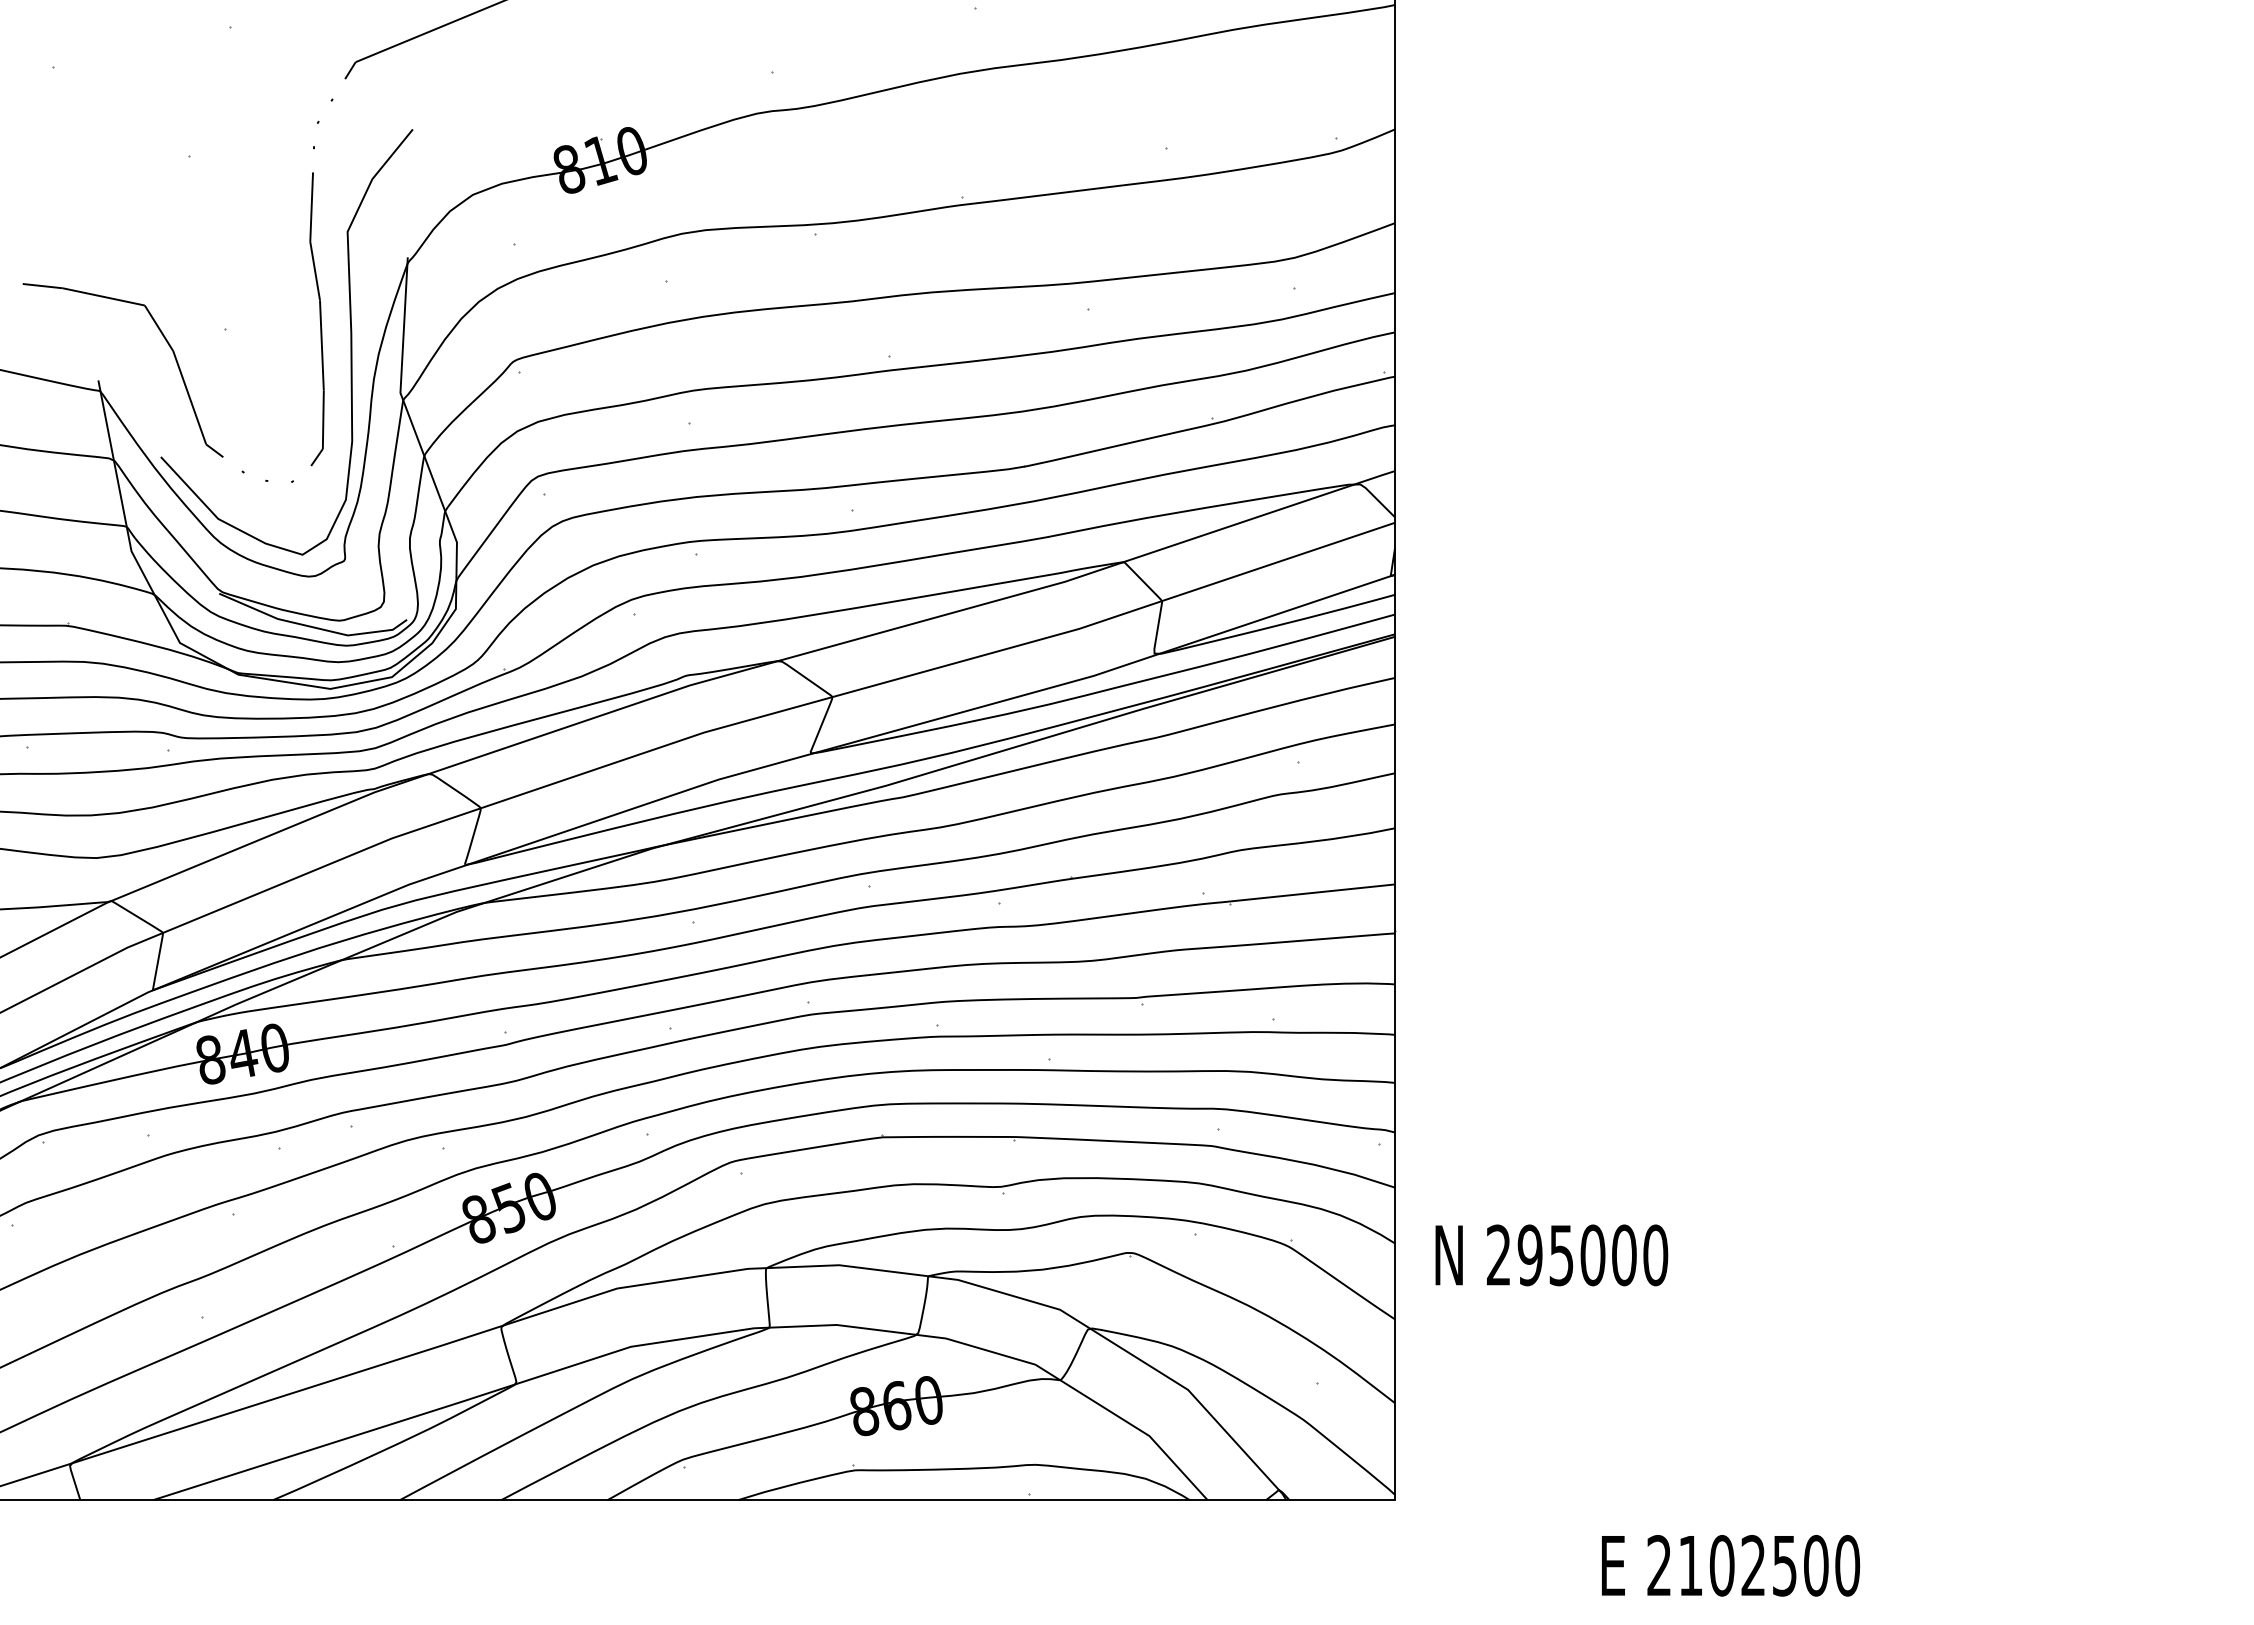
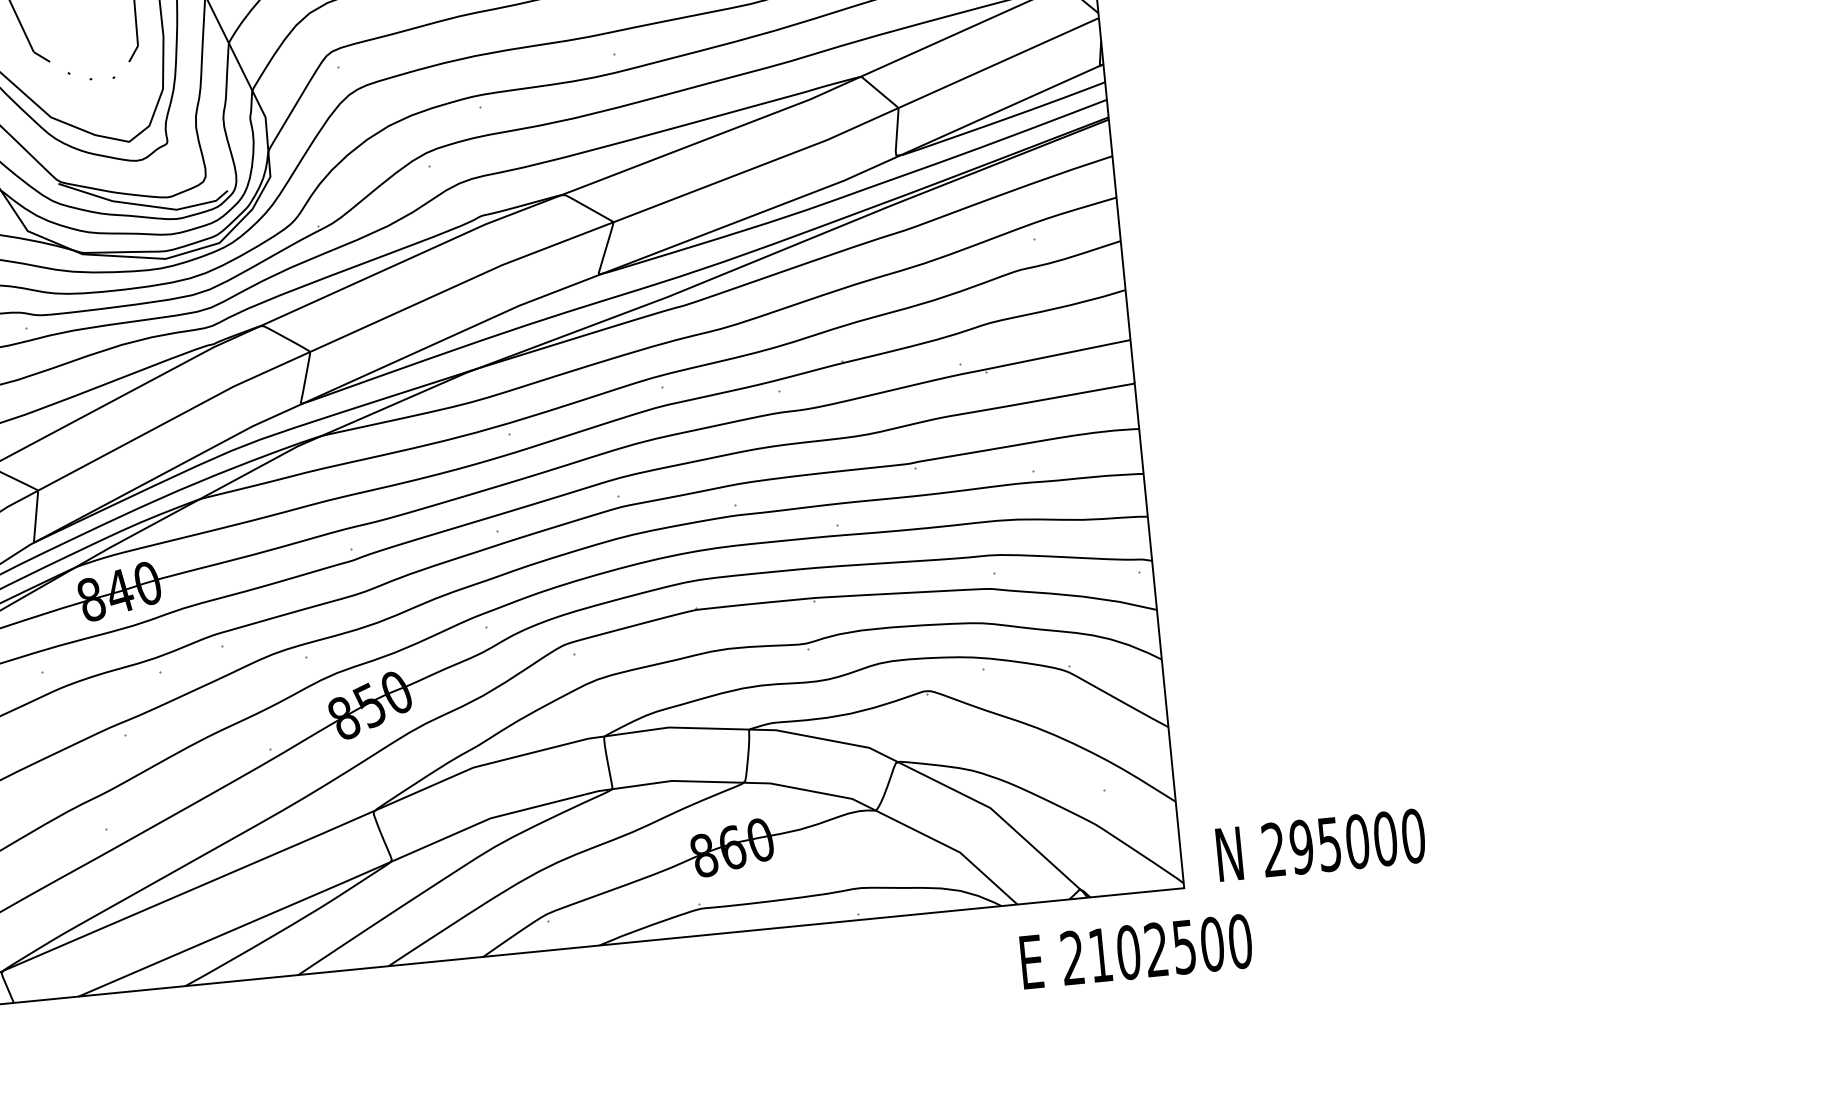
text: (1551, 1255) -> (1320, 845), moved
text: (1731, 1565) -> (1136, 951), moved

